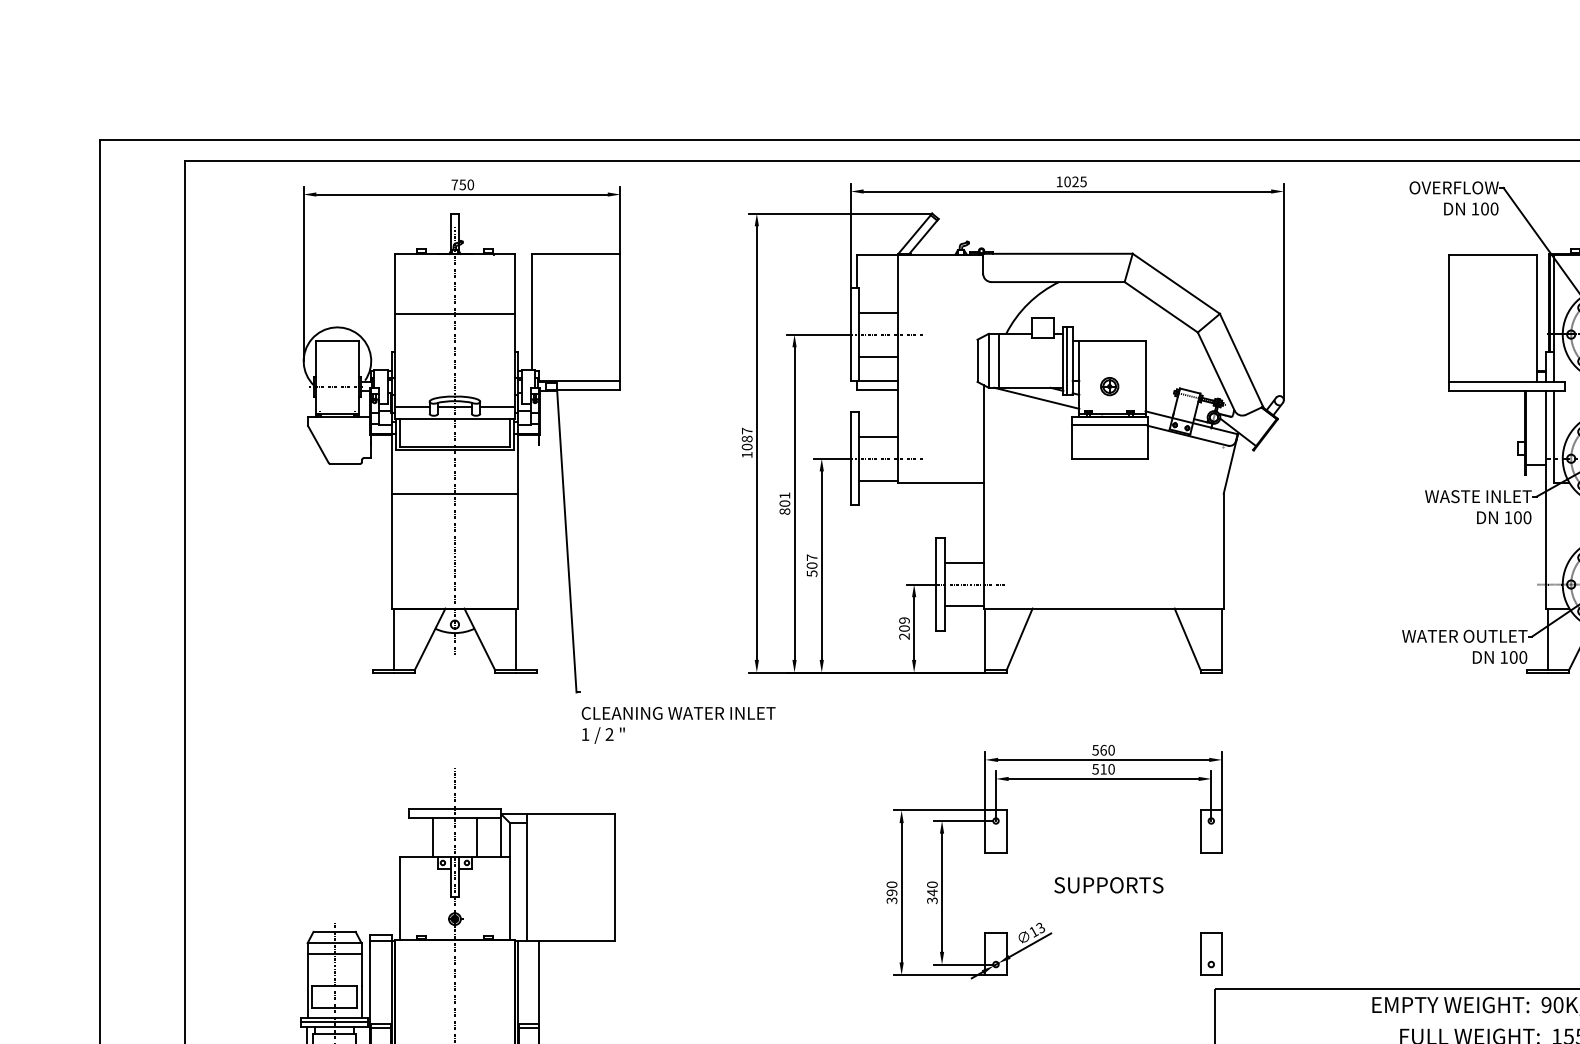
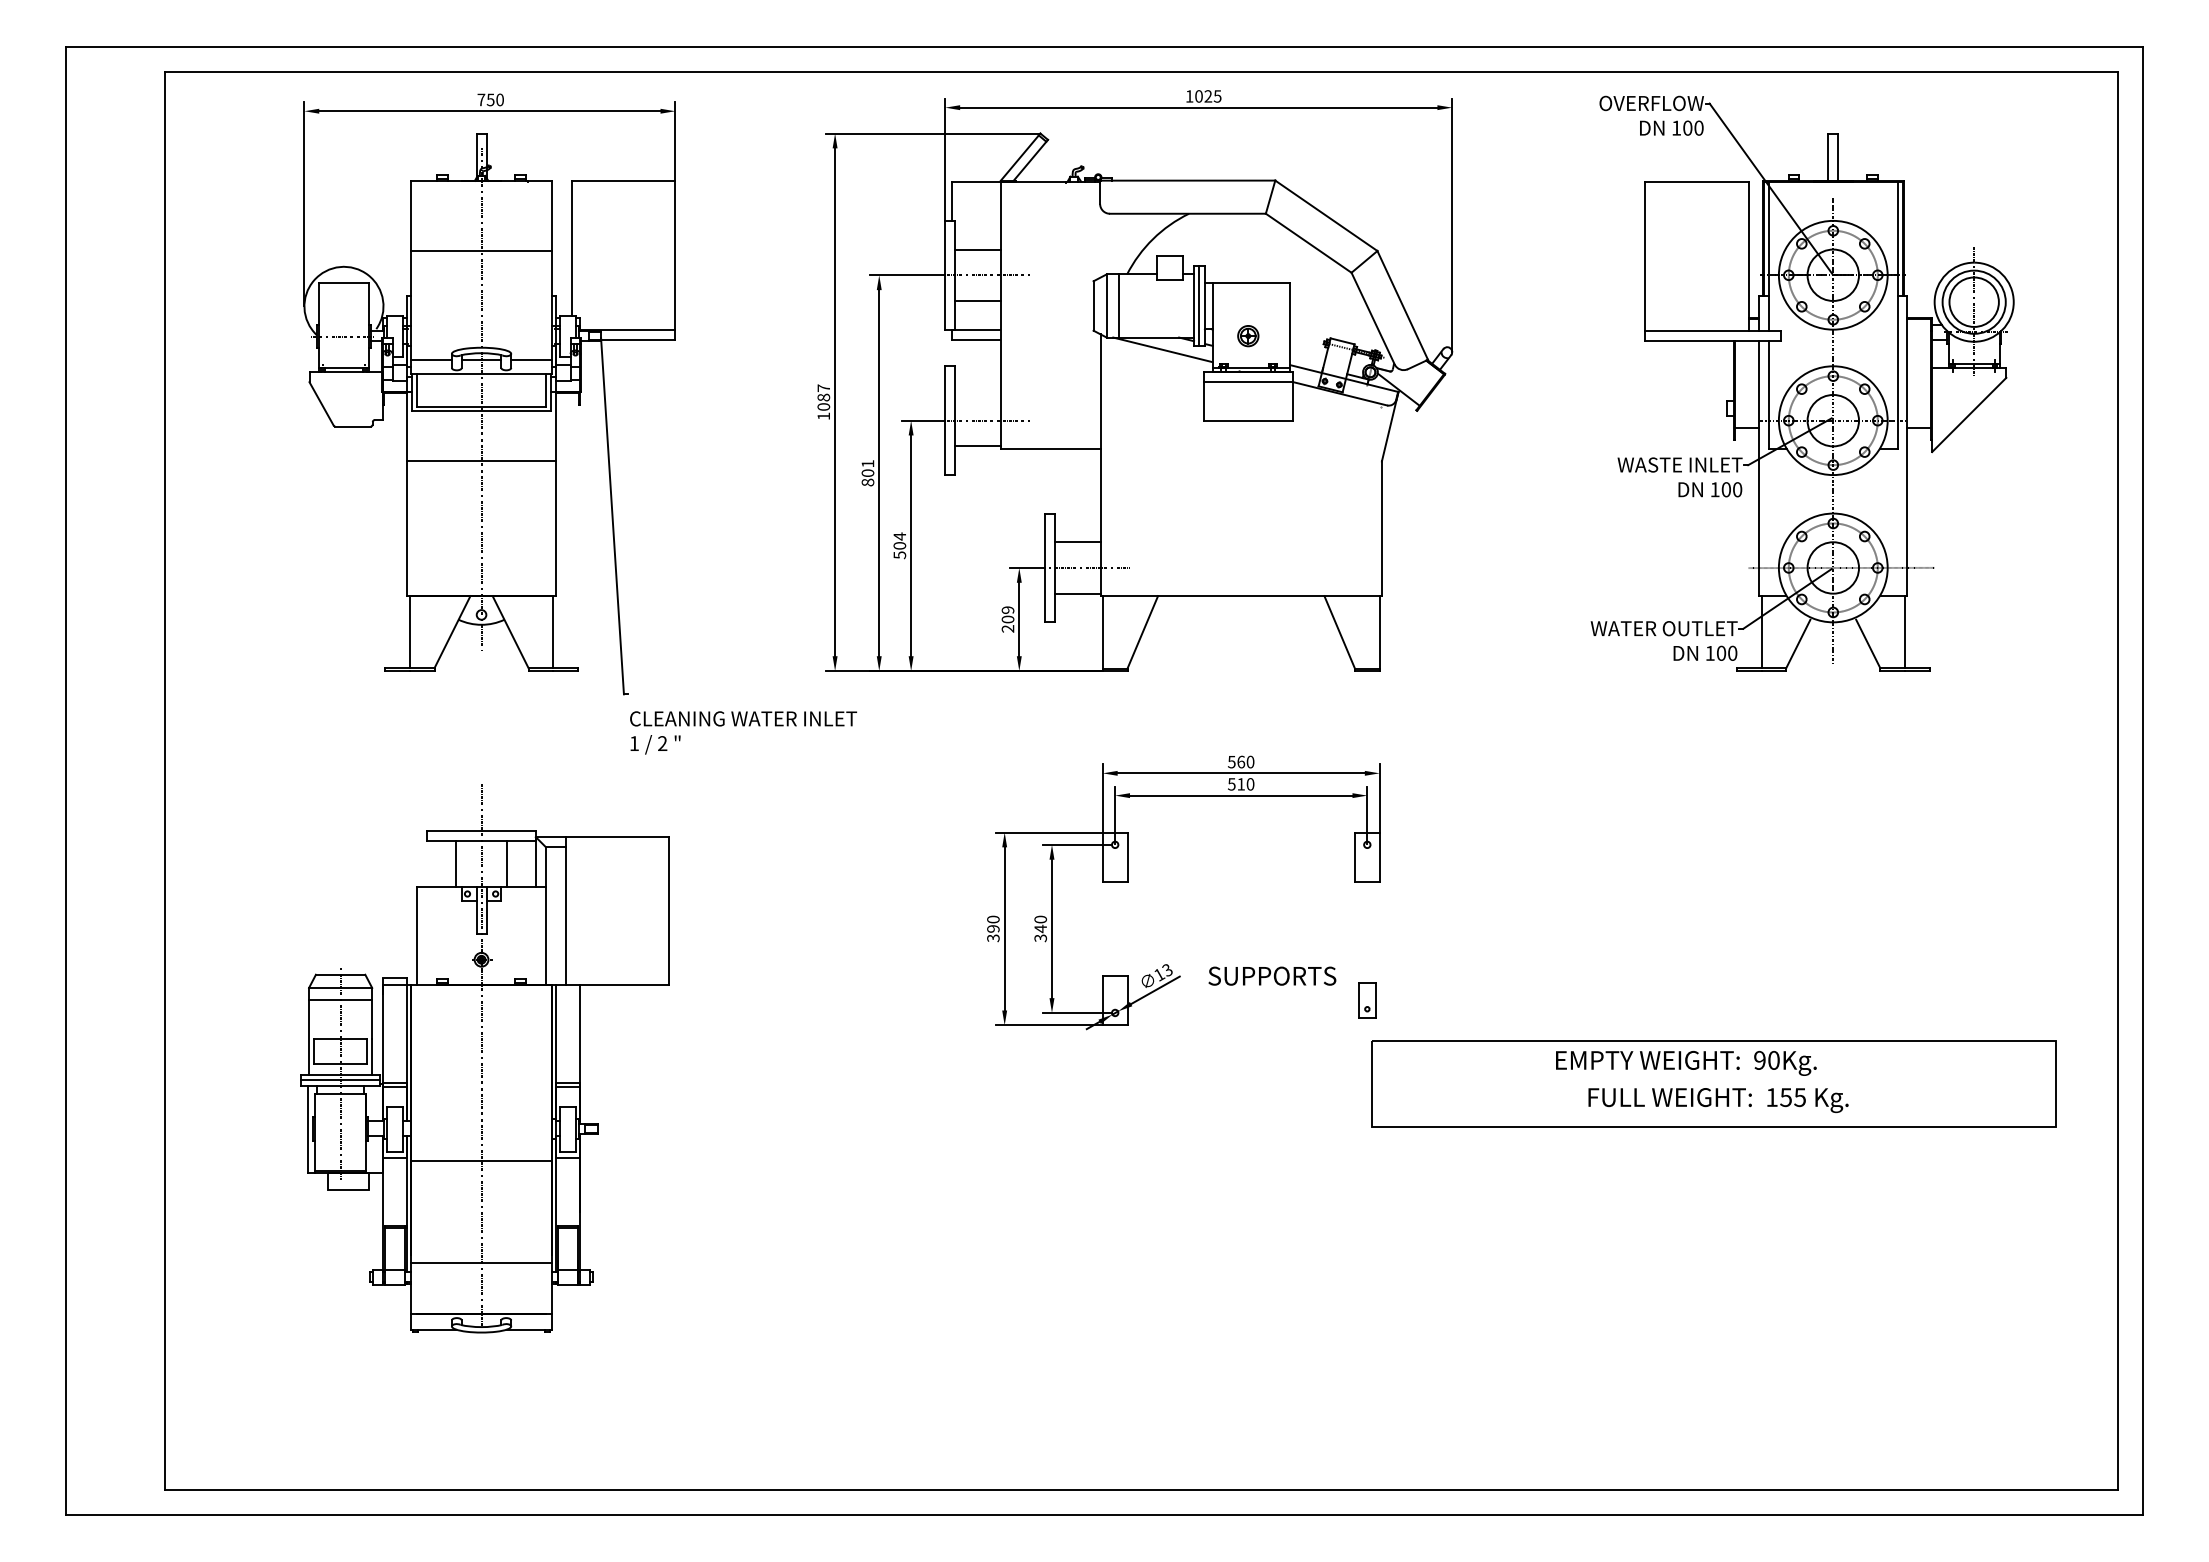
line: (878, 436) -> (977, 394), removed
text: (811, 557) -> (899, 536), 507 -> 504
text: (1108, 884) -> (1272, 975), moved
part: (1211, 953) -> (1367, 1000), size x0.7

